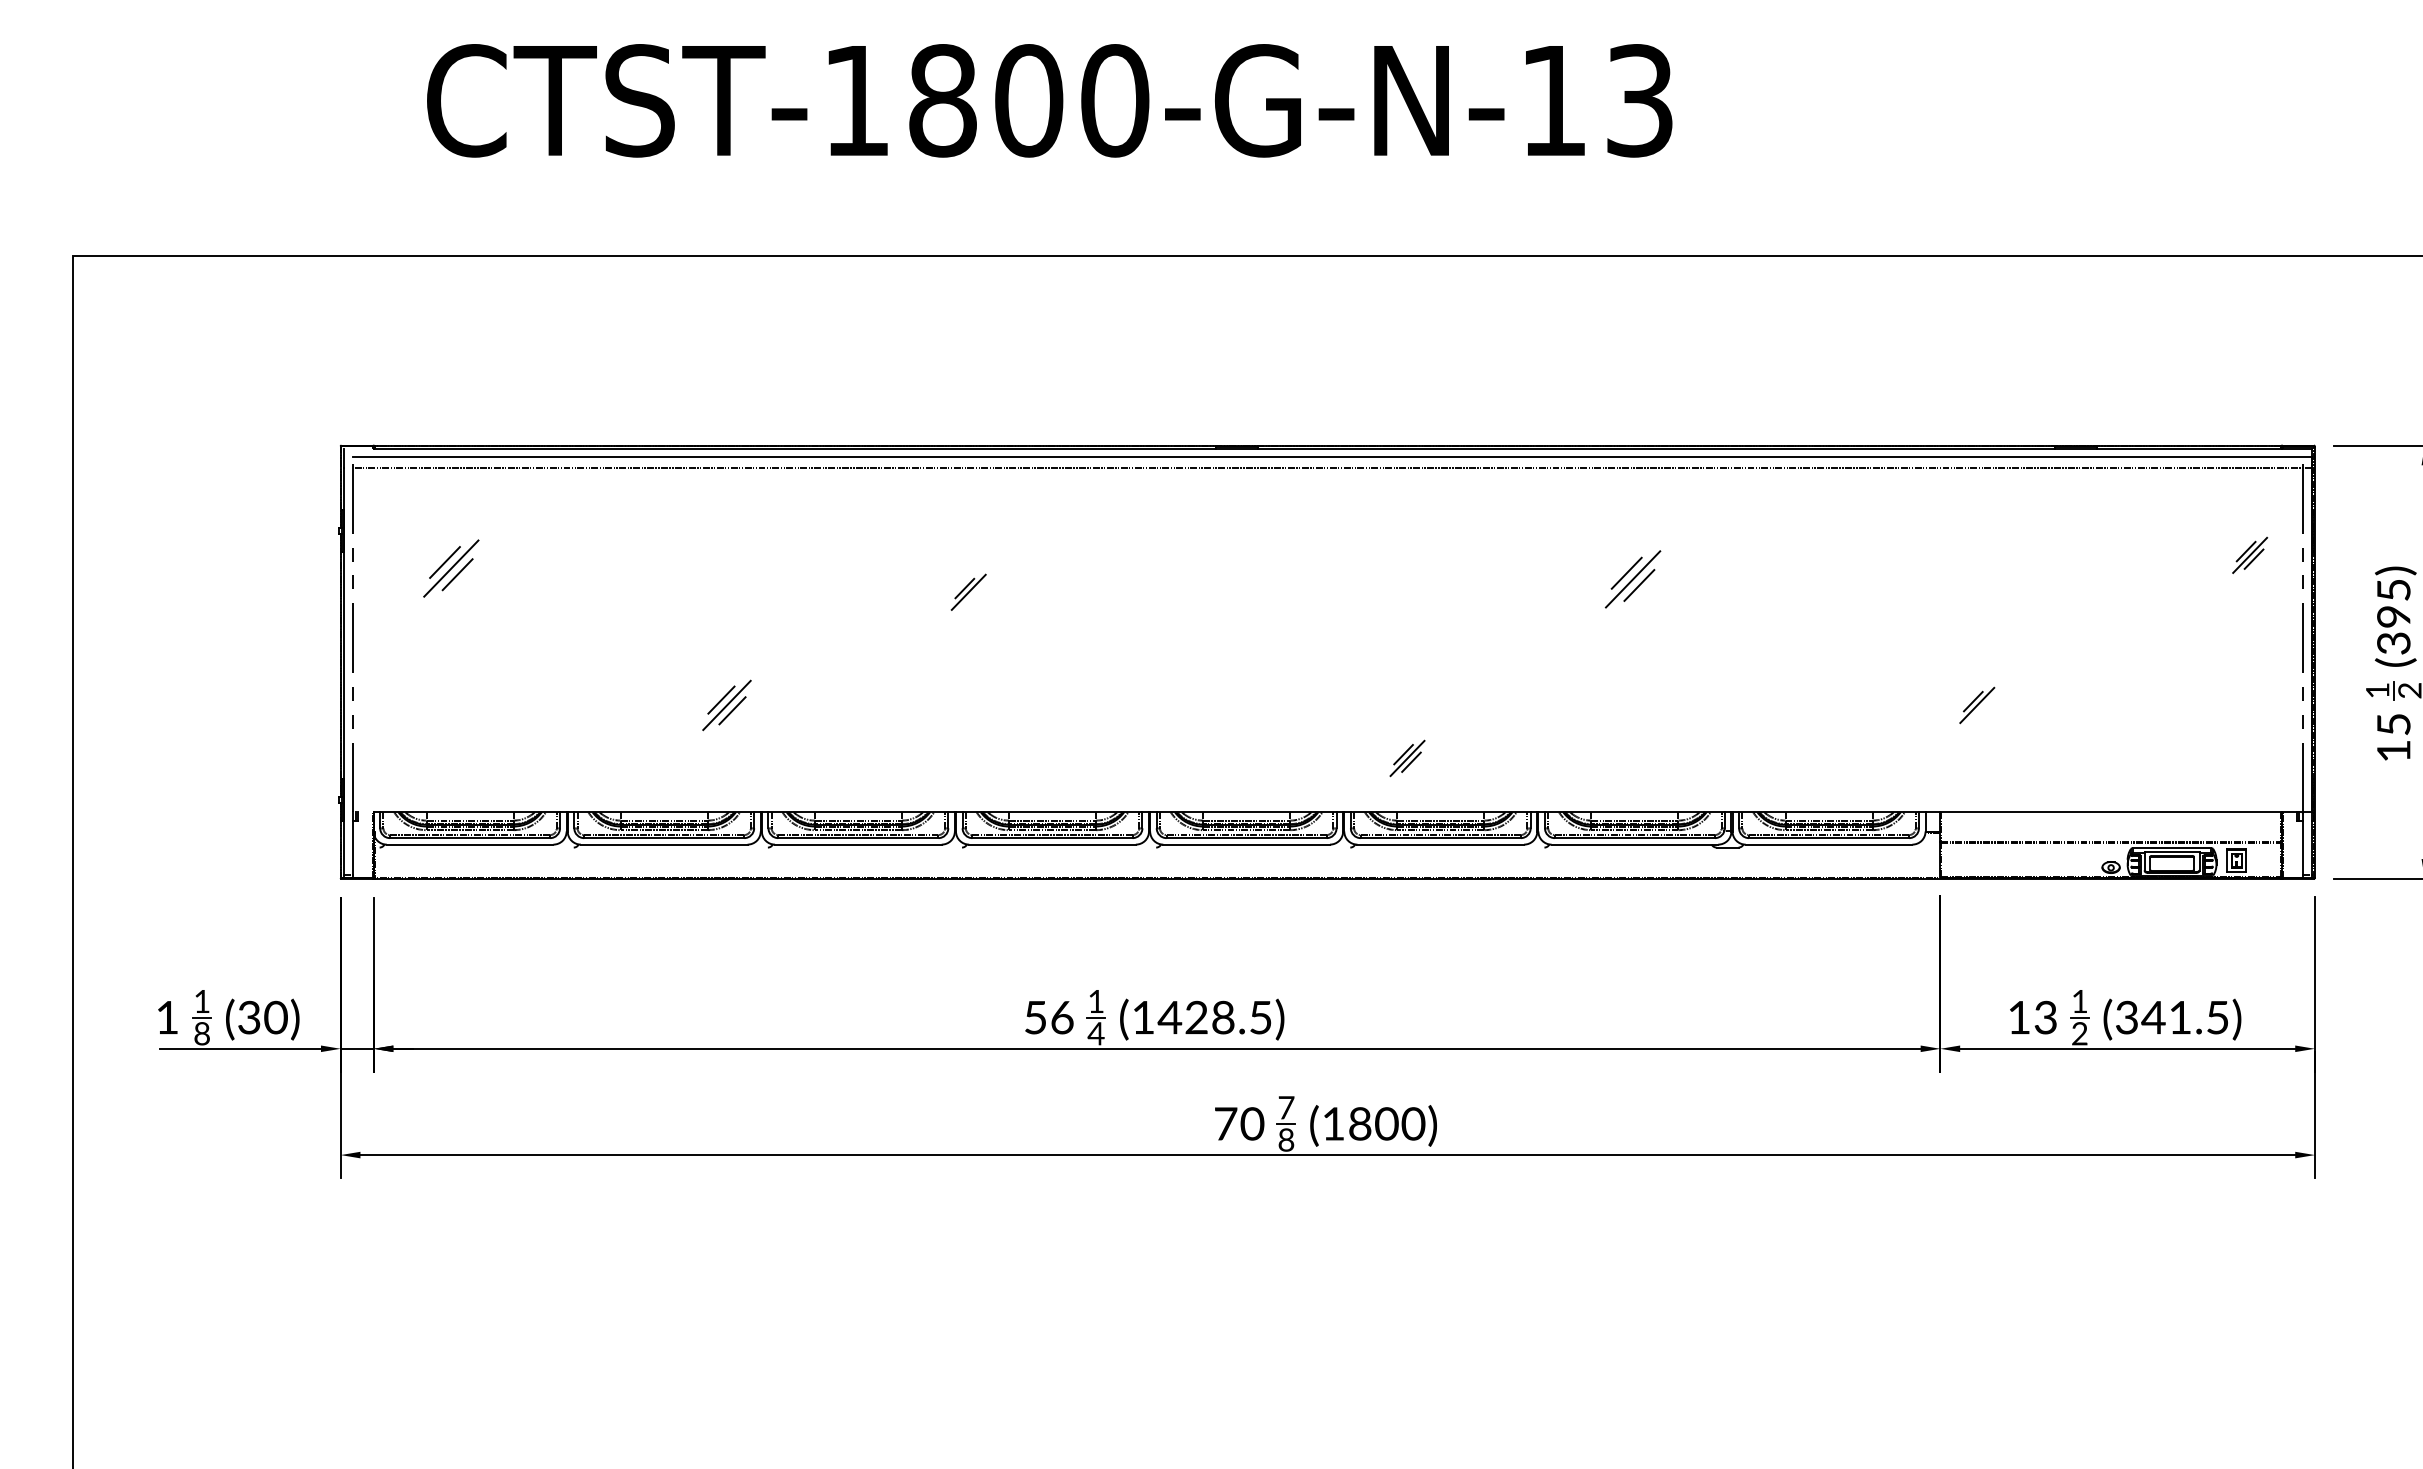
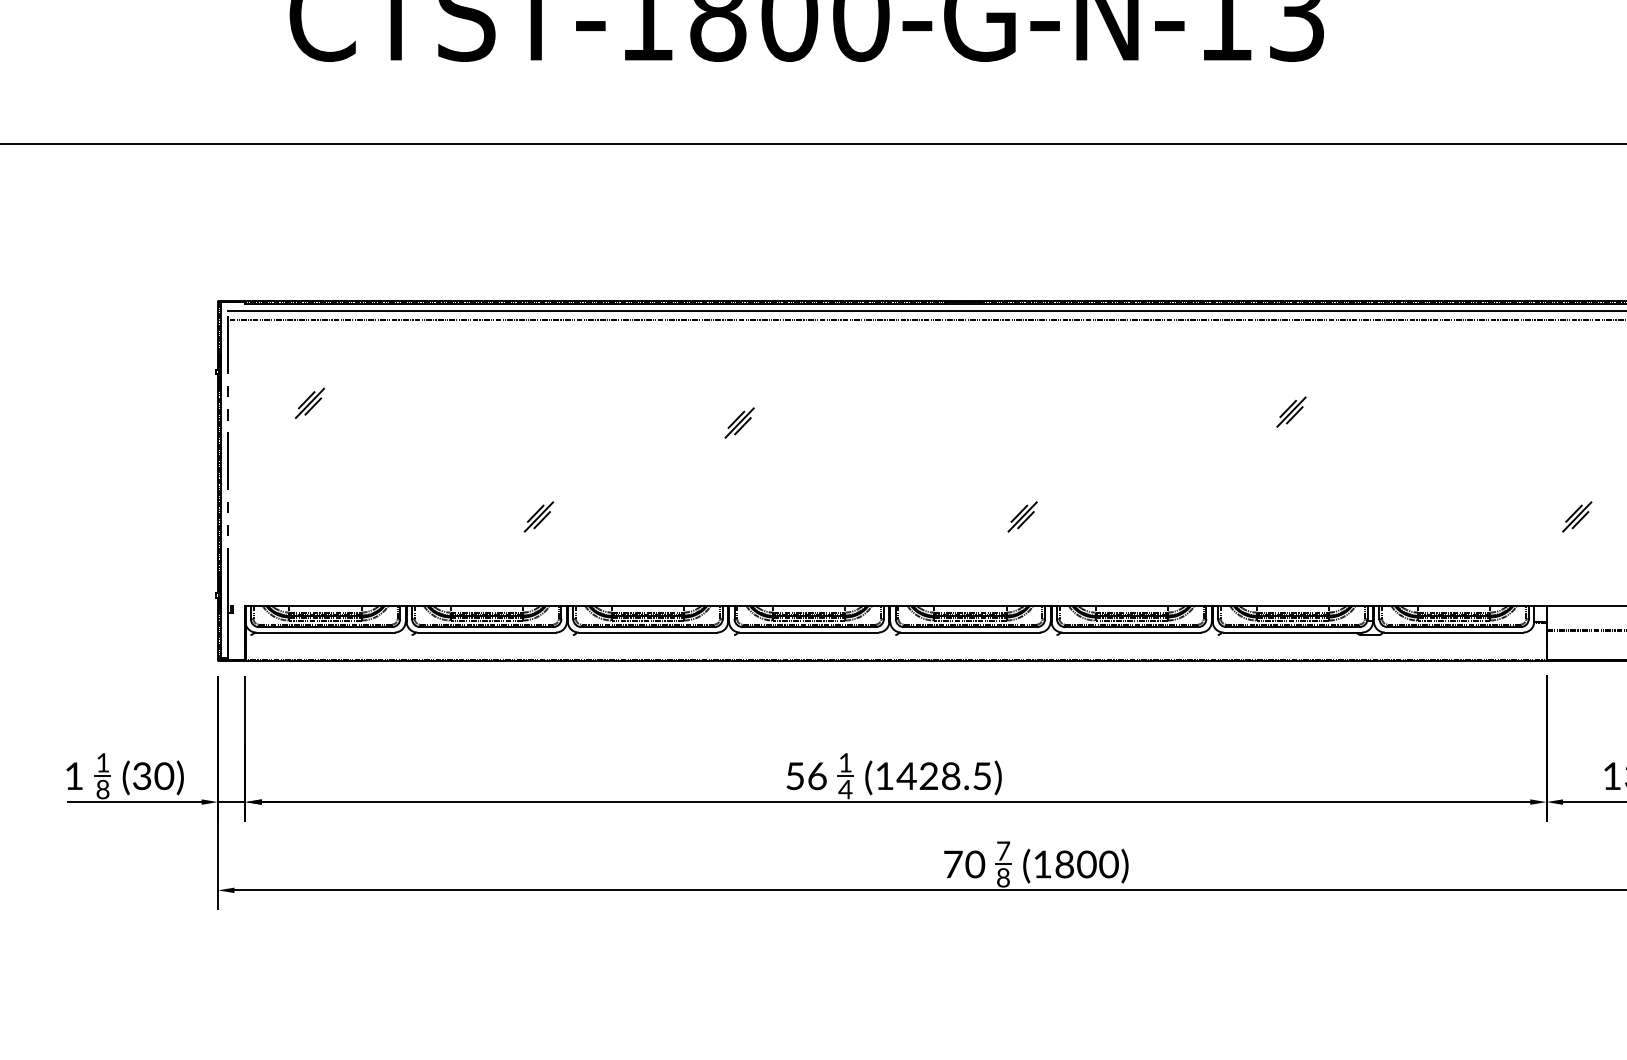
part: (451, 568) -> (310, 403), size x0.62
part: (1633, 578) -> (1291, 411), size x0.62
line: (972, 595) -> (742, 425), added
part: (727, 705) -> (539, 516), size x0.71
line: (1980, 708) -> (1579, 519), added
part: (1407, 758) -> (1022, 516), moved

